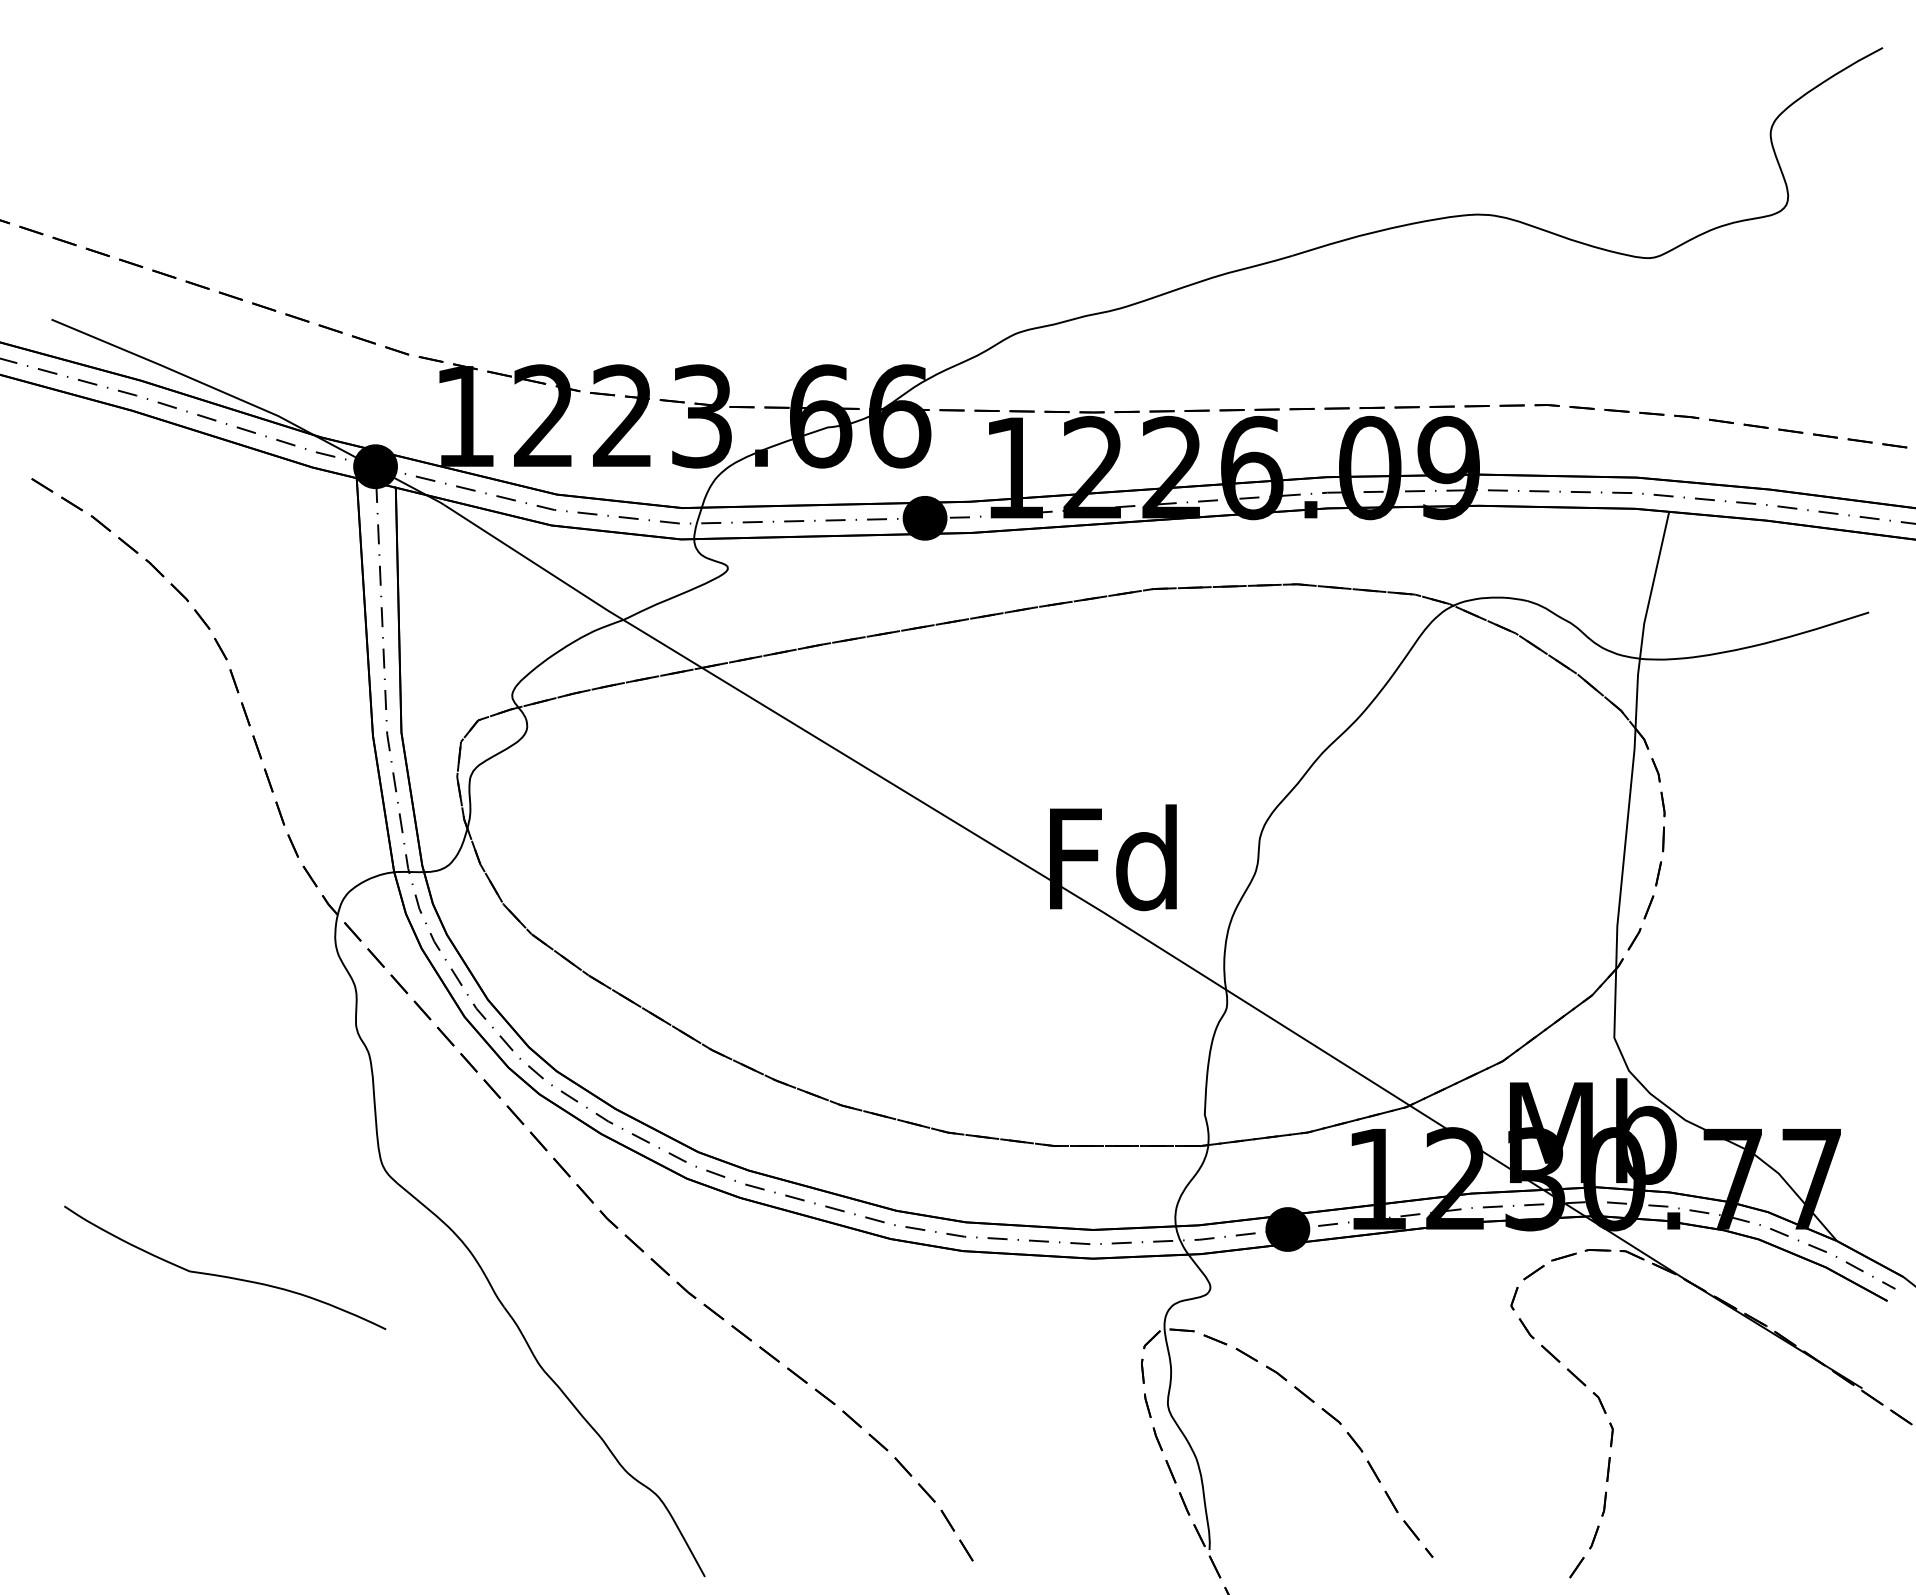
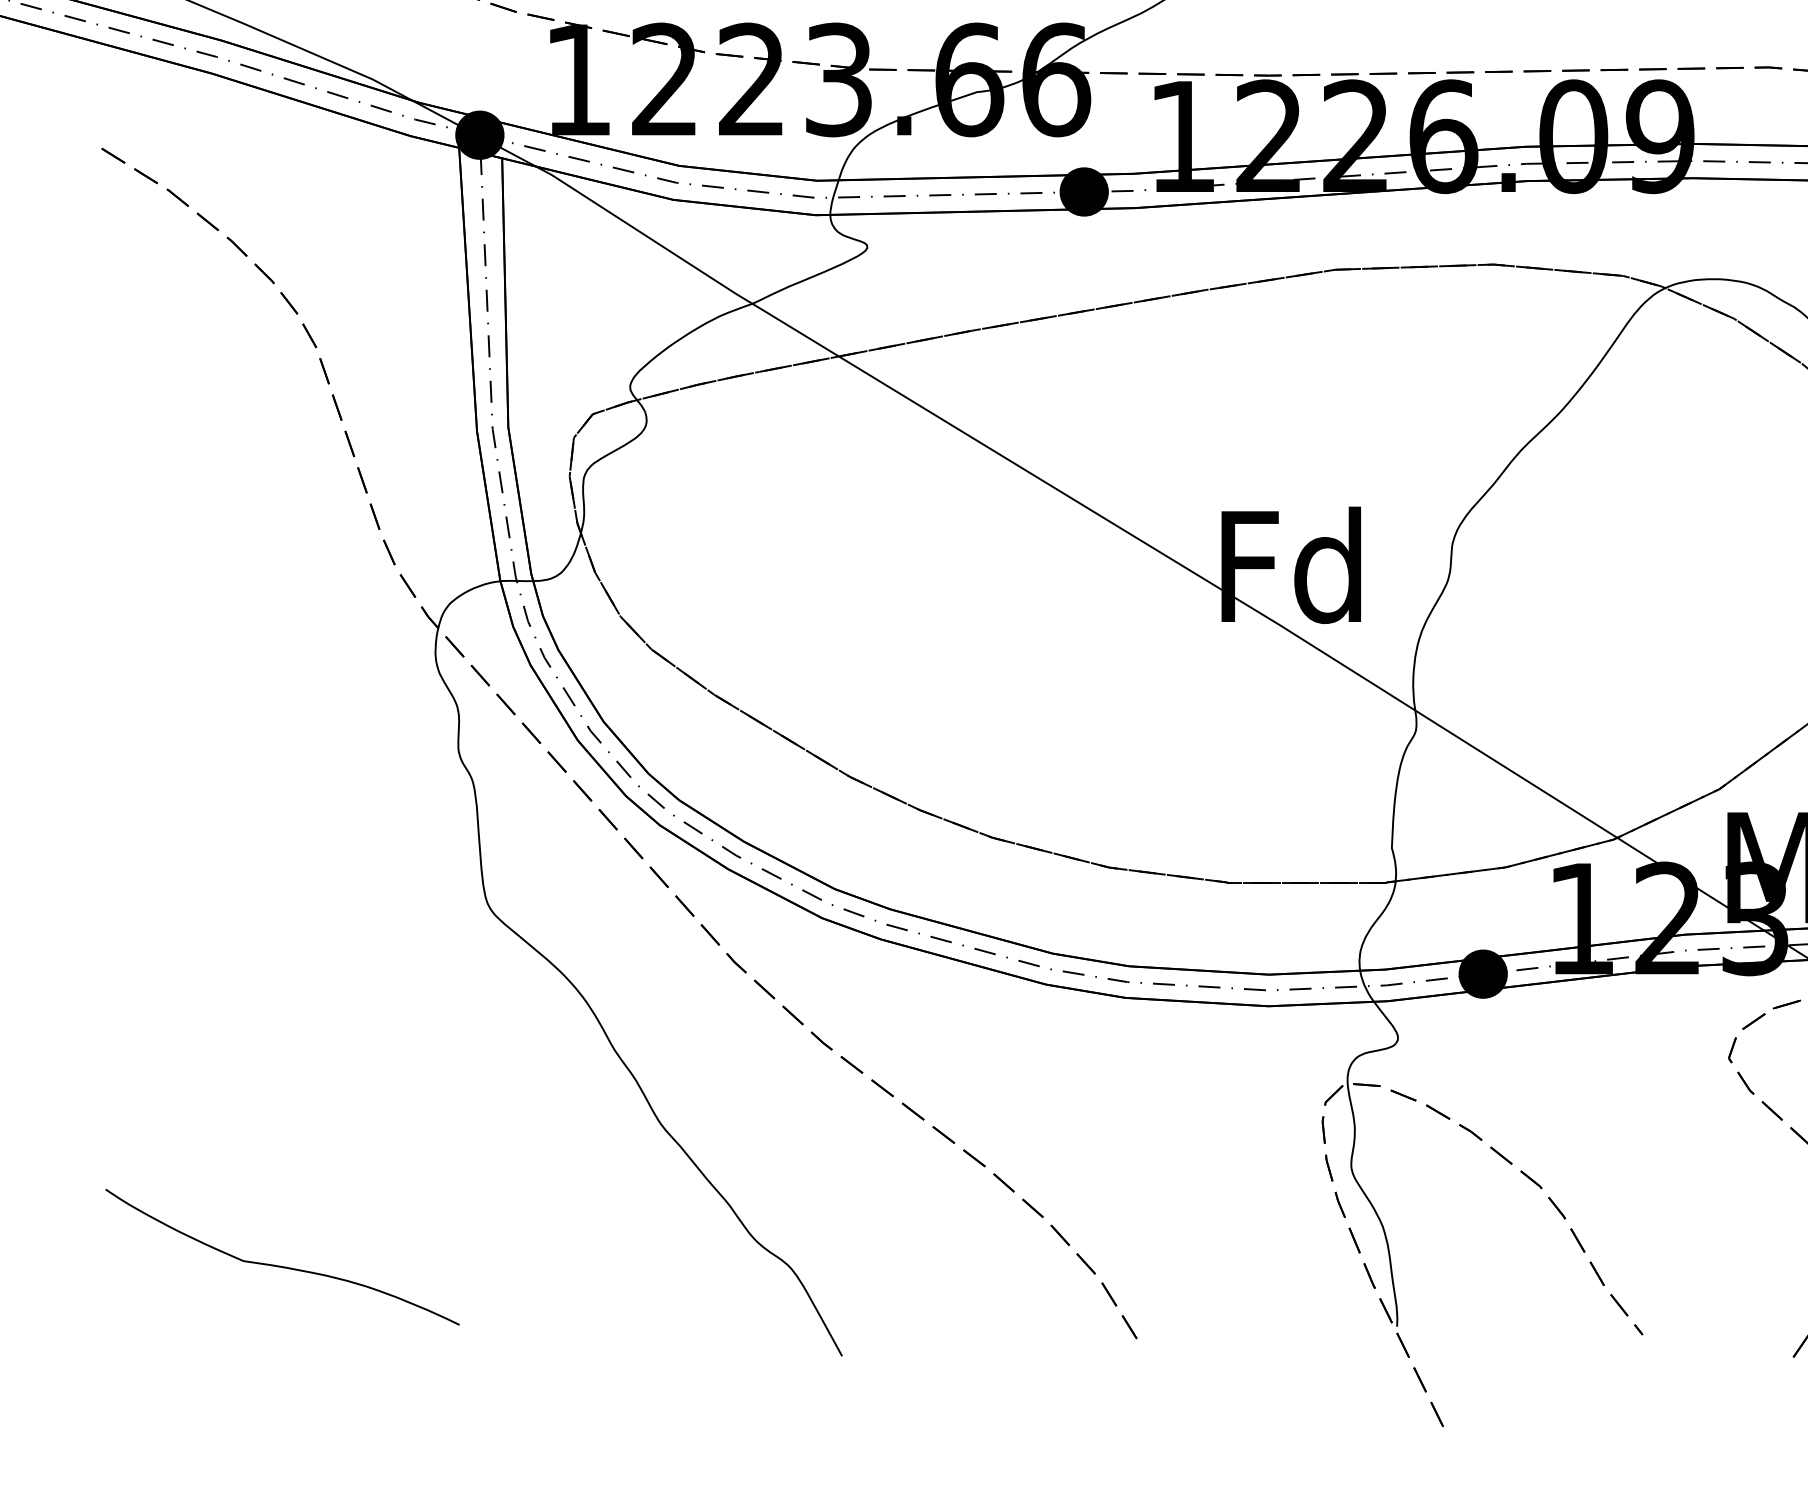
curve: (224, 1275) -> (281, 1265), moved

